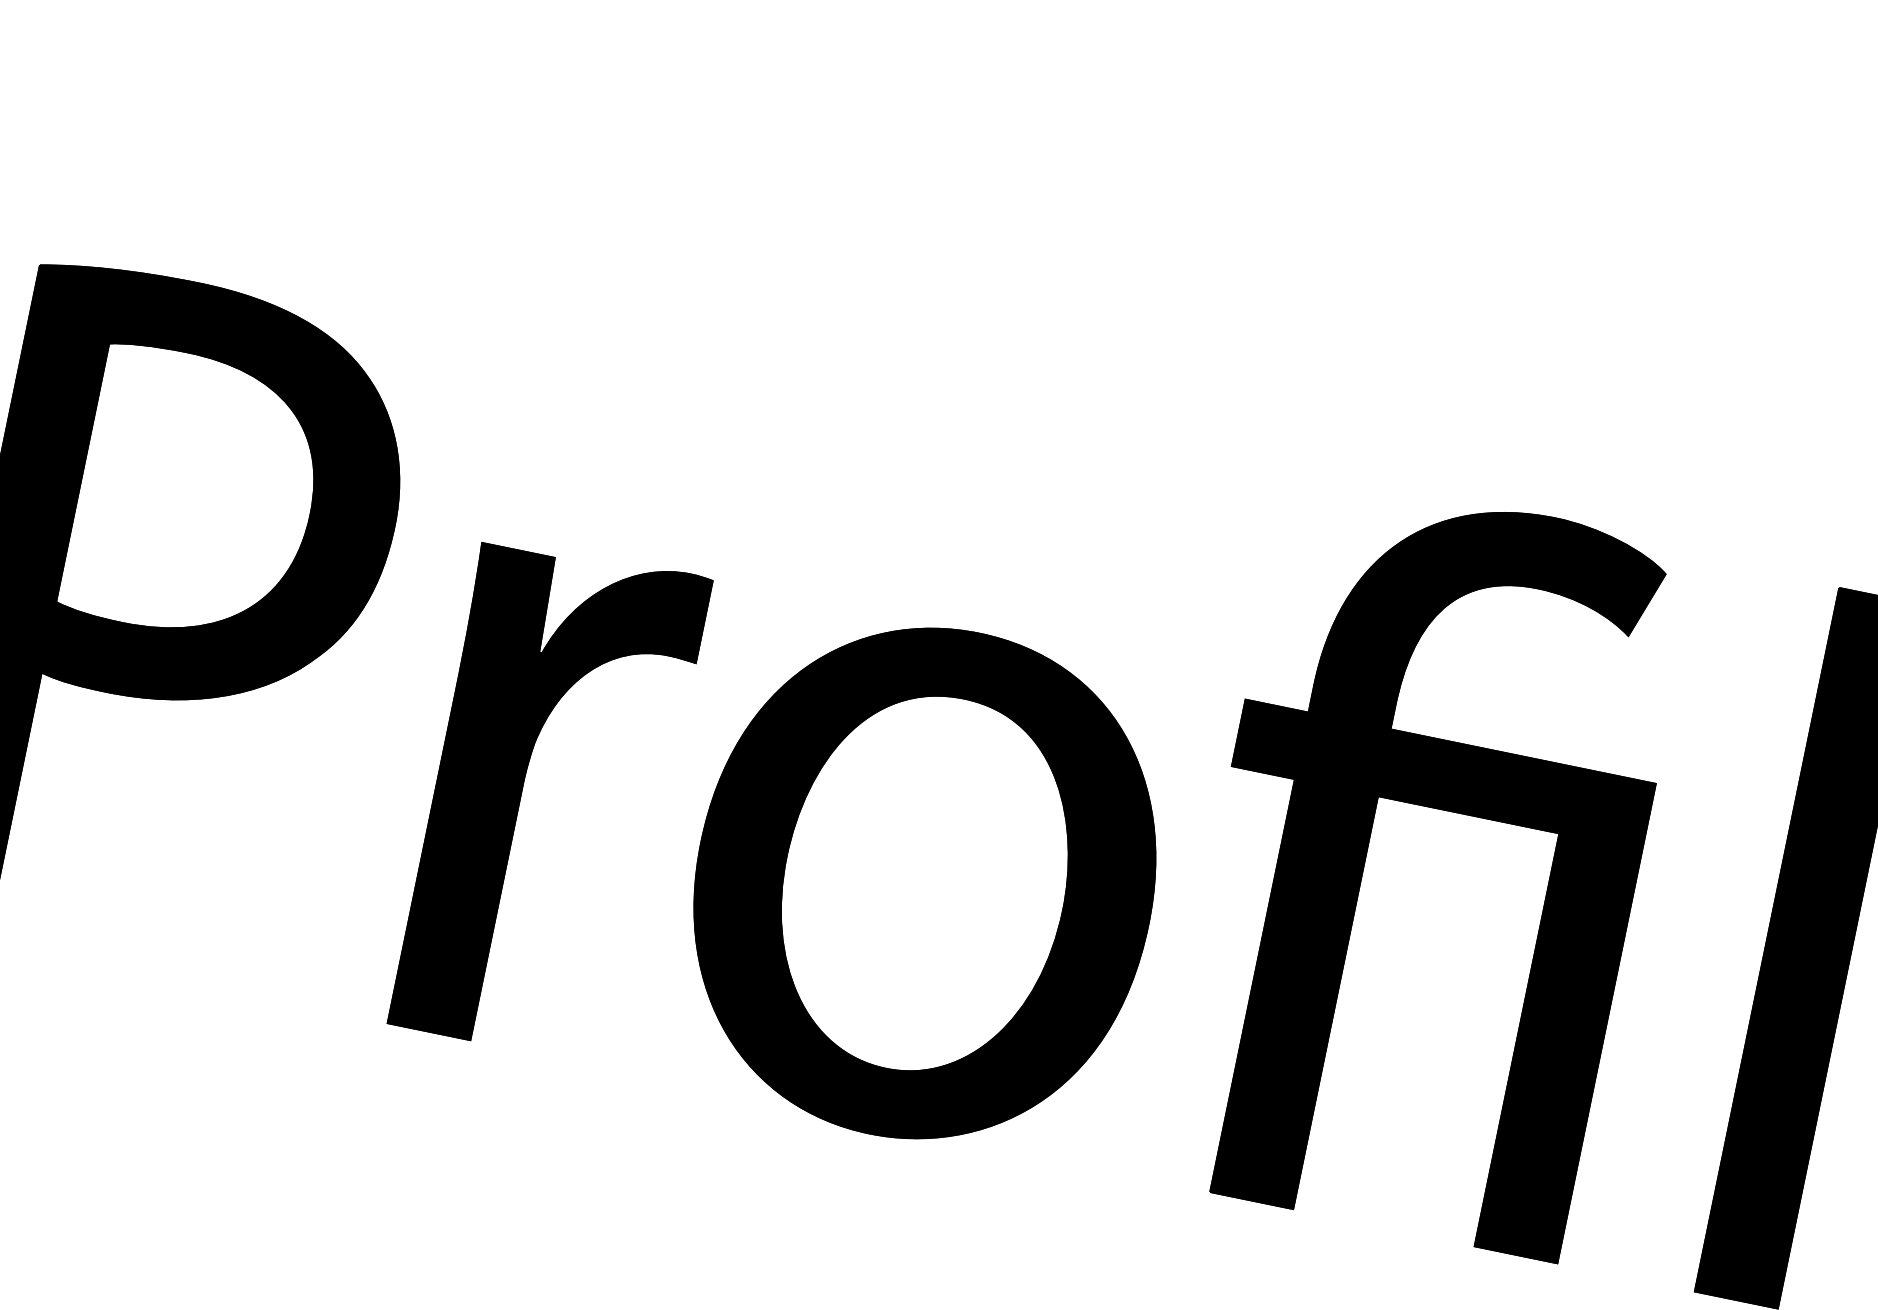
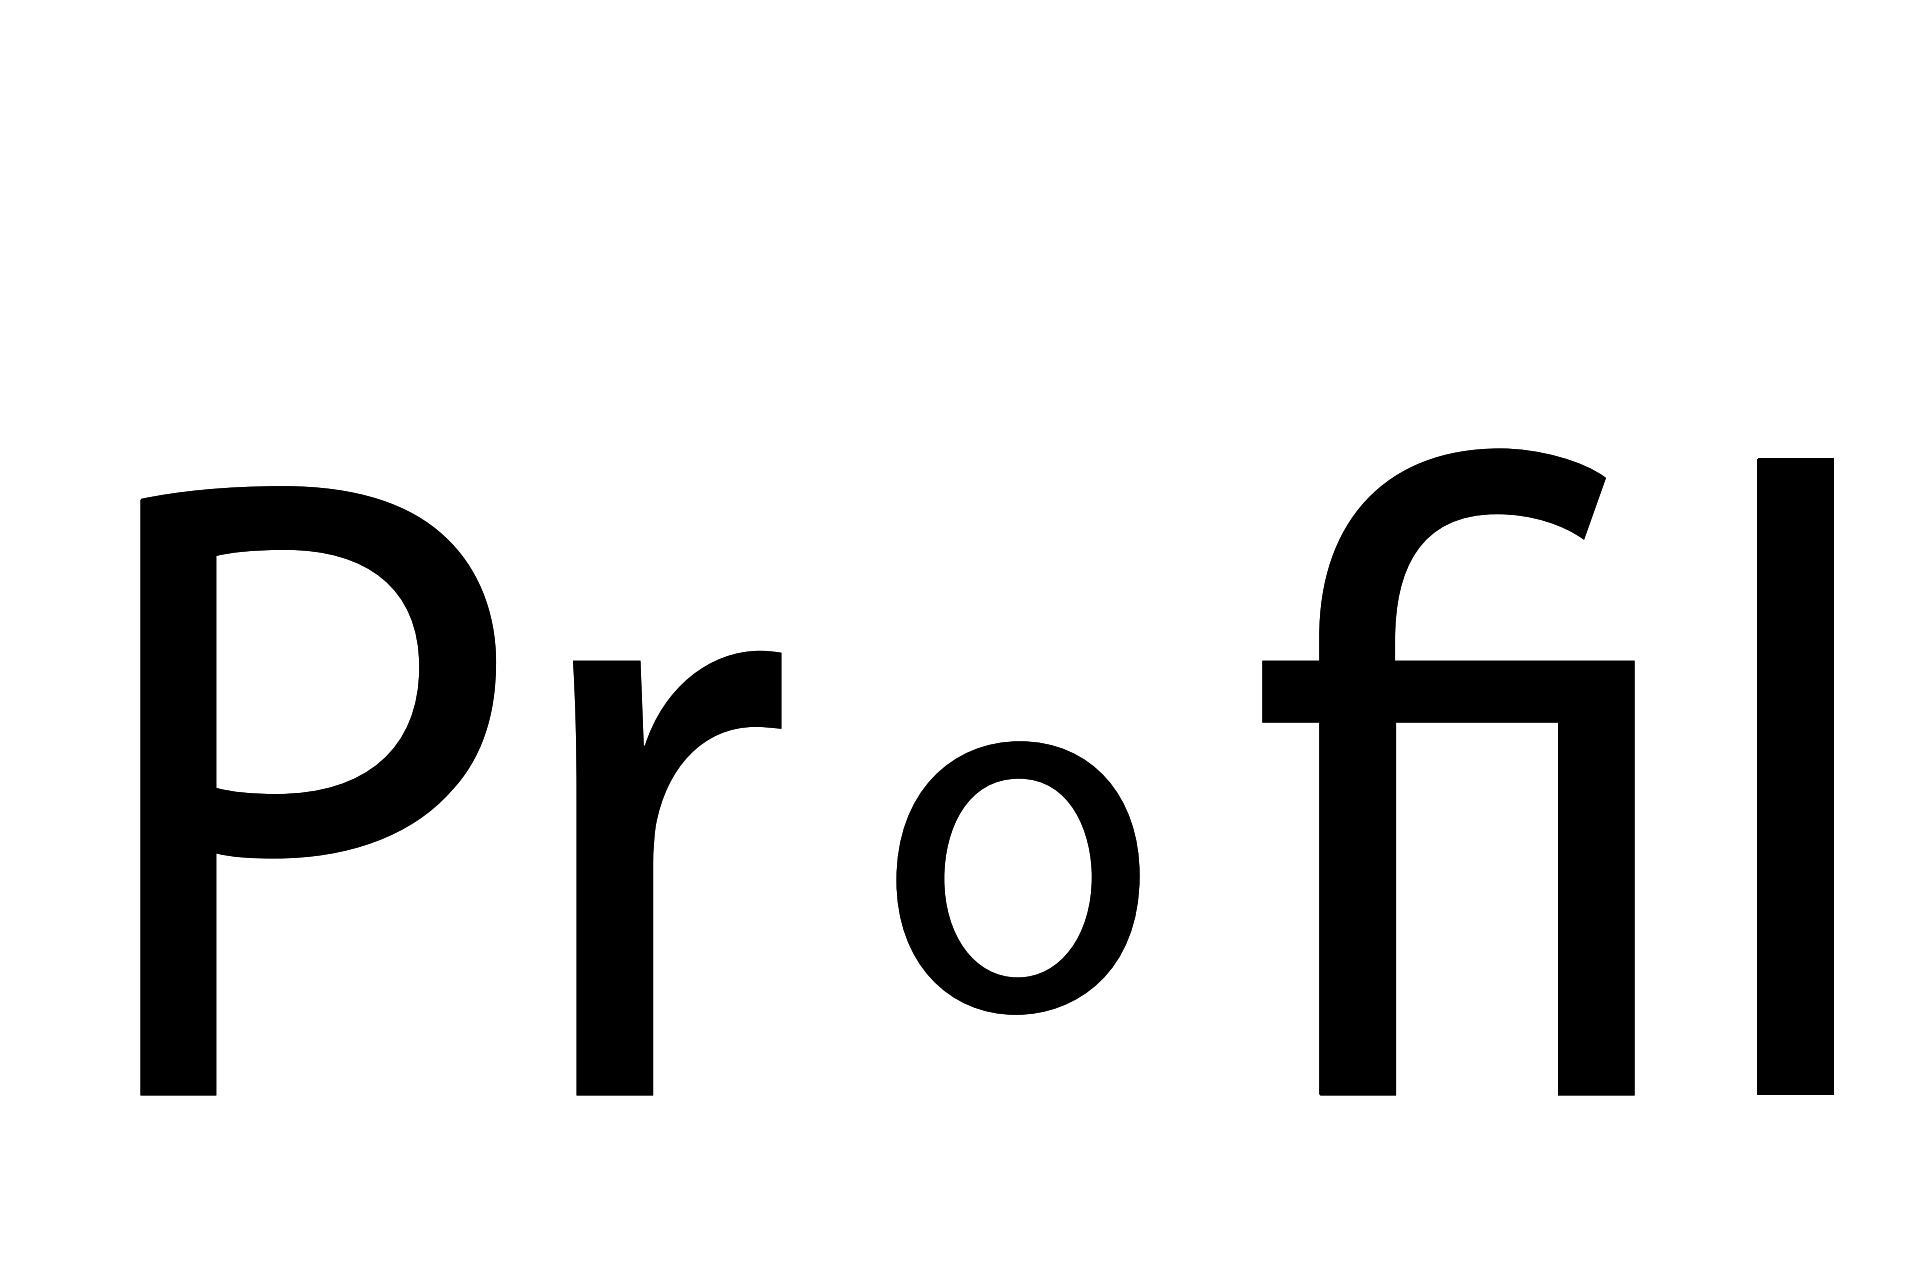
part: (924, 882) -> (1017, 877), size x0.6

